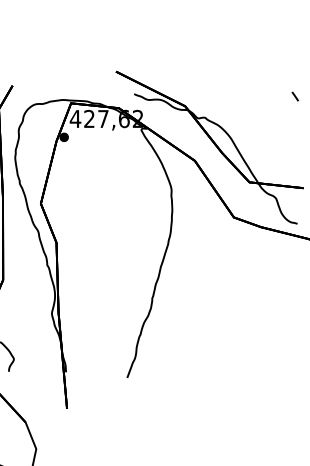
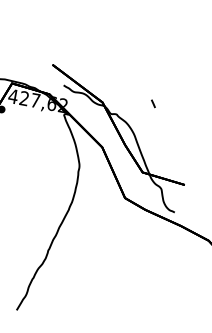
line: (294, 96) -> (152, 103), moved

